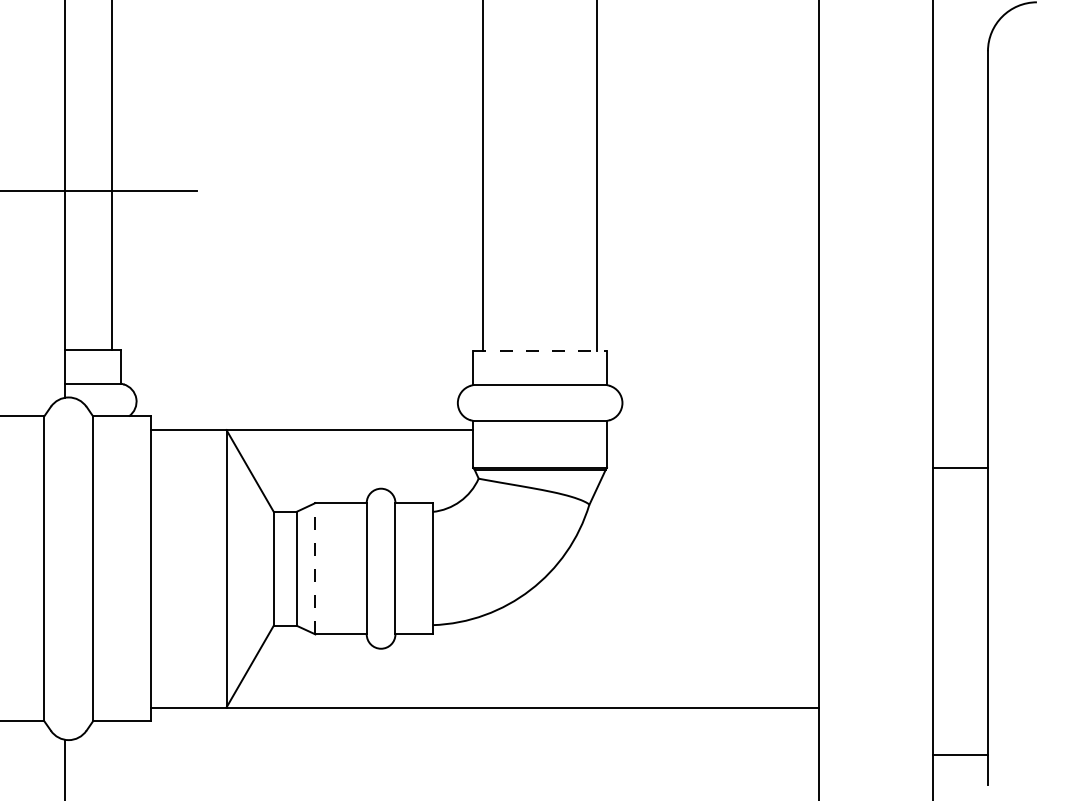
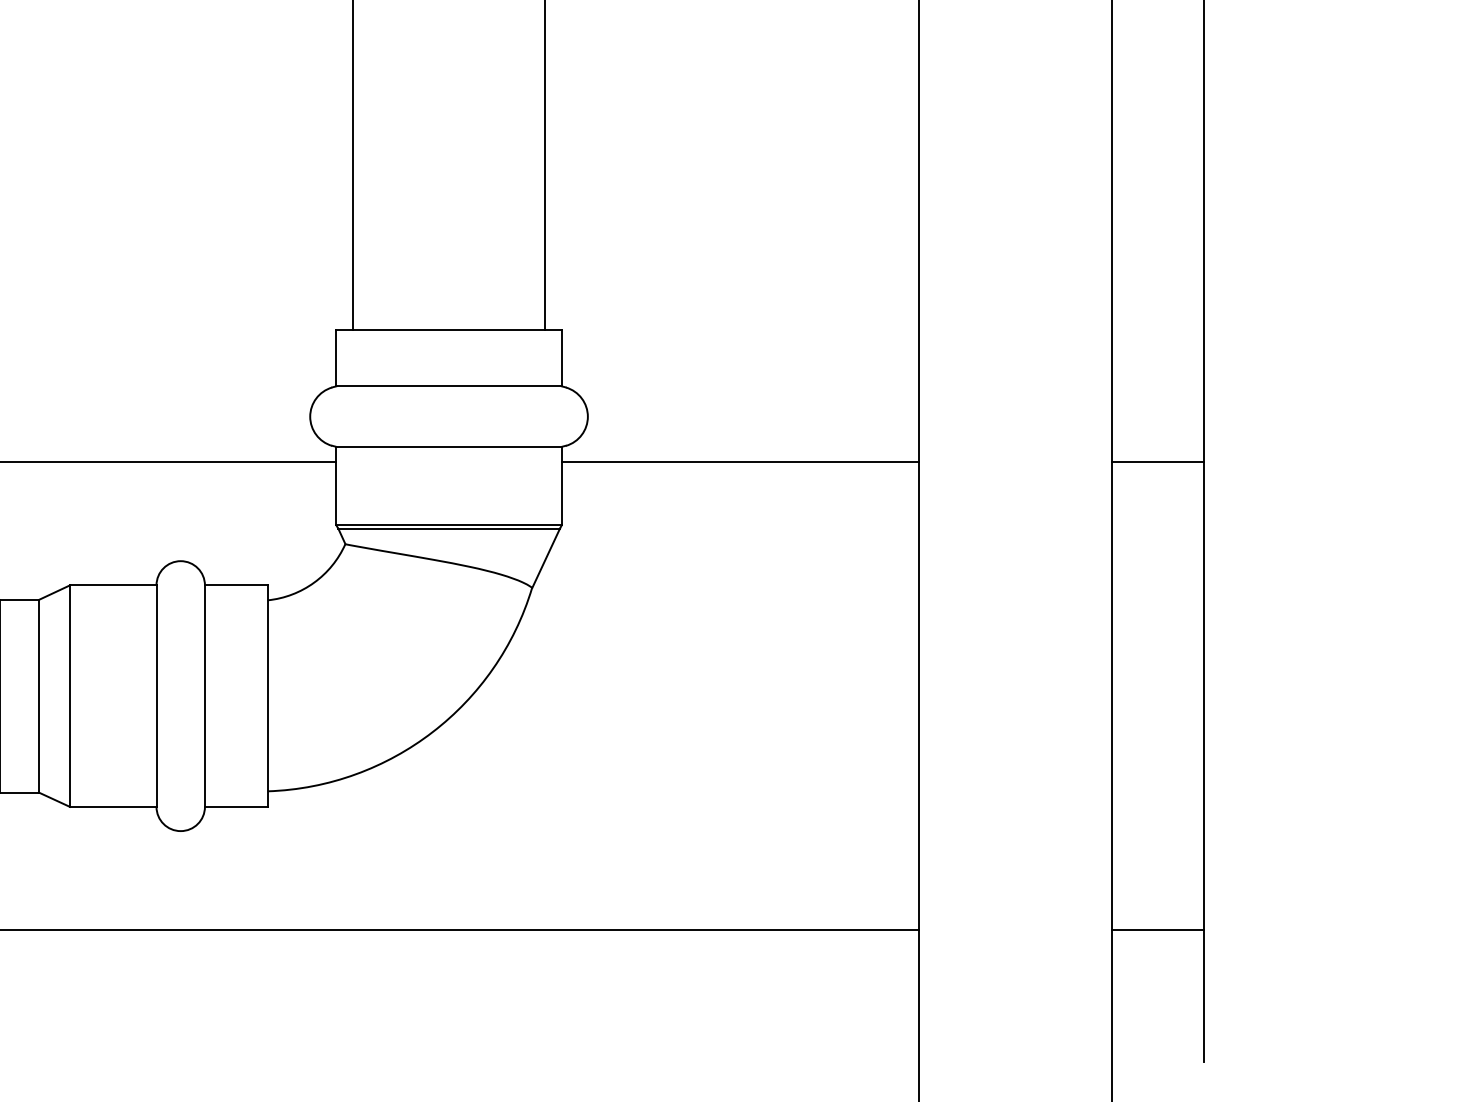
line: (540, 351) -> (449, 329), dashed -> solid
line: (712, 430) -> (739, 462), added
line: (960, 468) -> (1158, 462), moved
line: (315, 568) -> (70, 695), dashed -> solid
line: (960, 754) -> (1158, 930), moved

